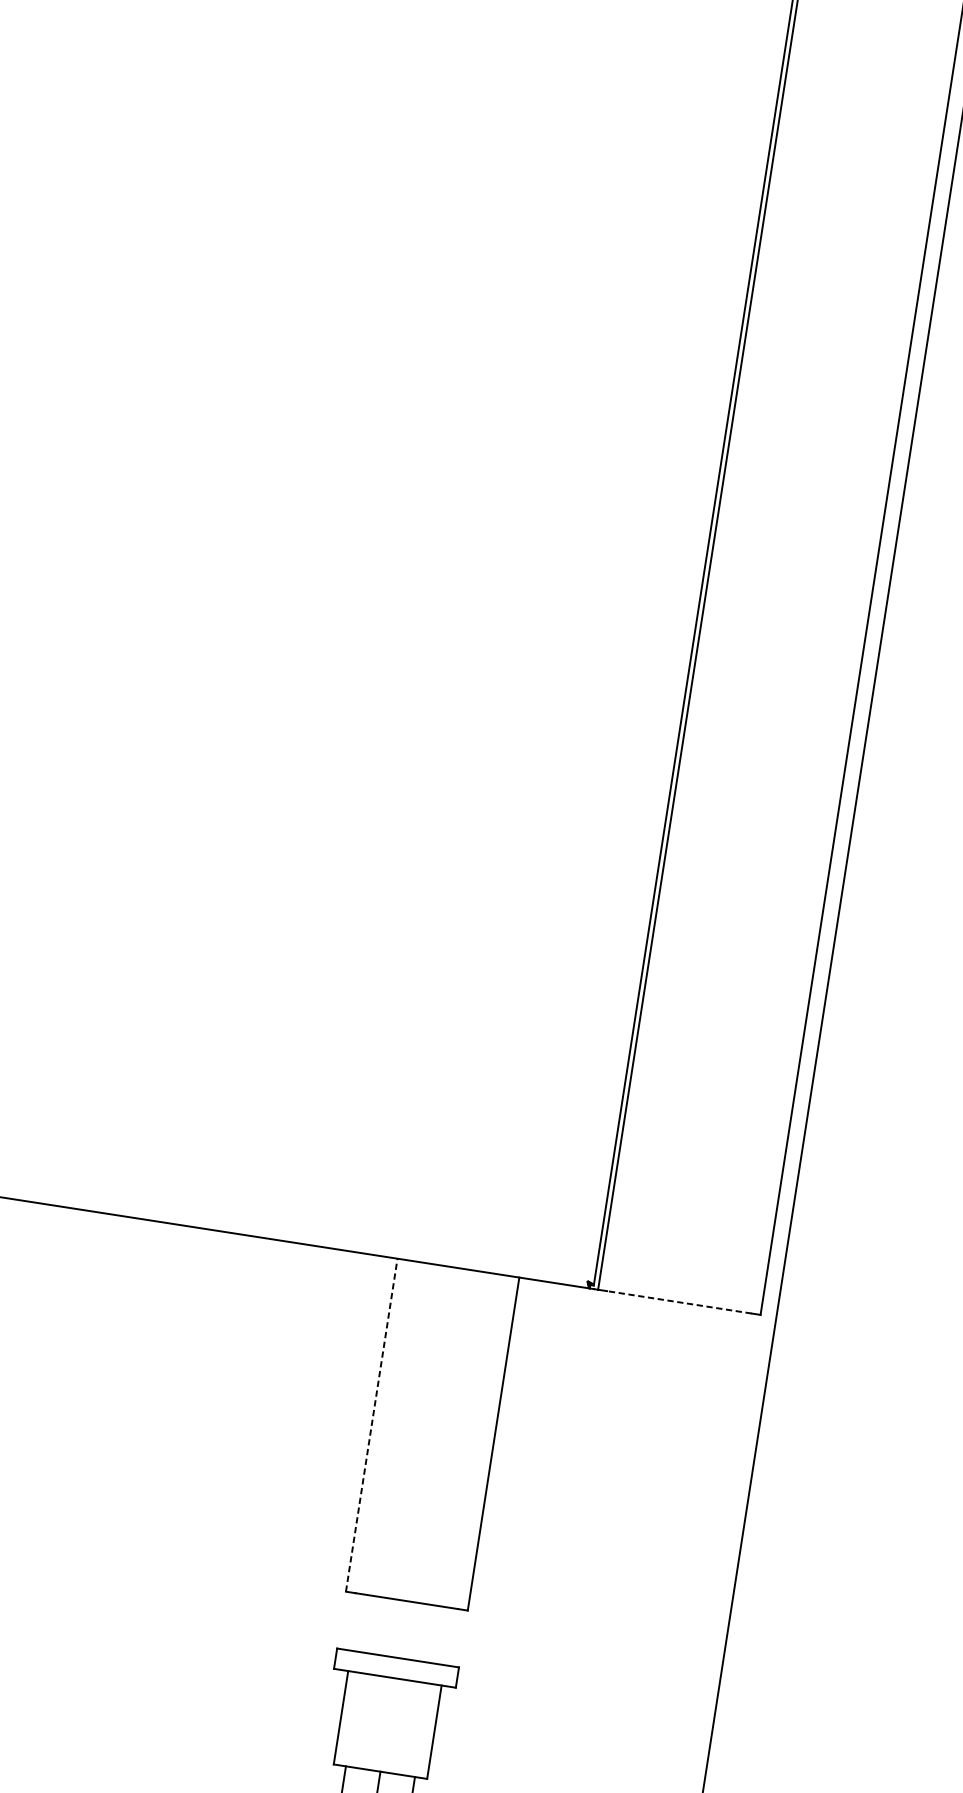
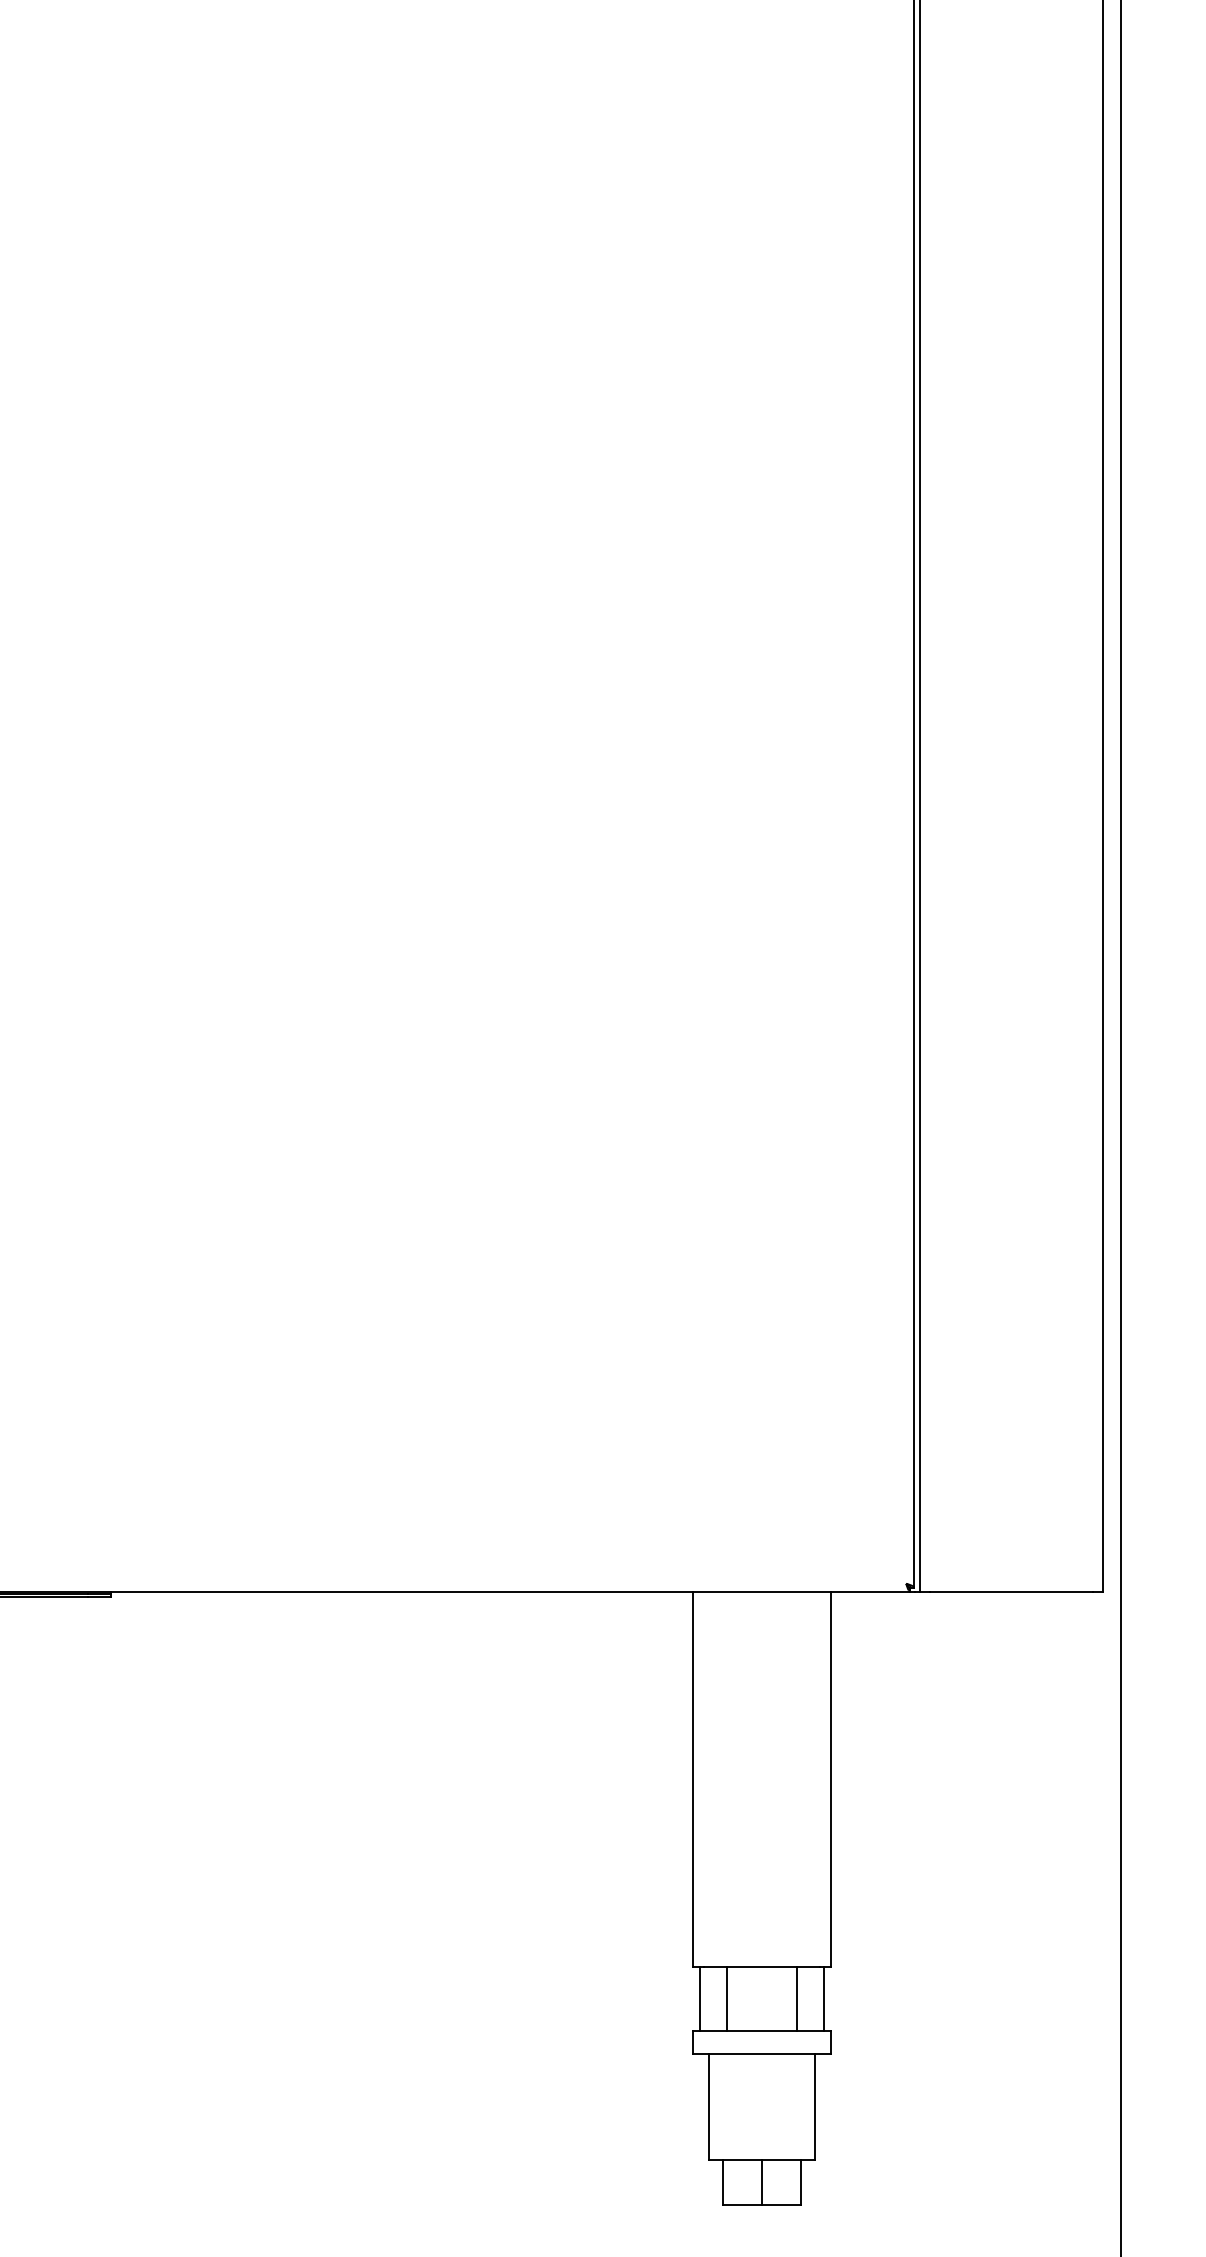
line: (679, 1302) -> (1011, 1591), dashed -> solid
line: (371, 1425) -> (693, 1779), dashed -> solid
line: (348, 1621) -> (700, 1999), added
line: (371, 1625) -> (727, 1999), added
line: (433, 1634) -> (796, 1999), added
line: (457, 1638) -> (823, 1999), added

